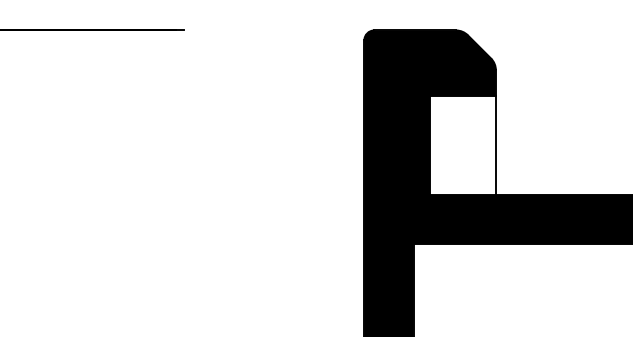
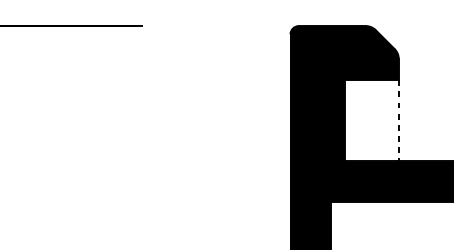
line: (495, 146) -> (398, 121), solid -> dashed

